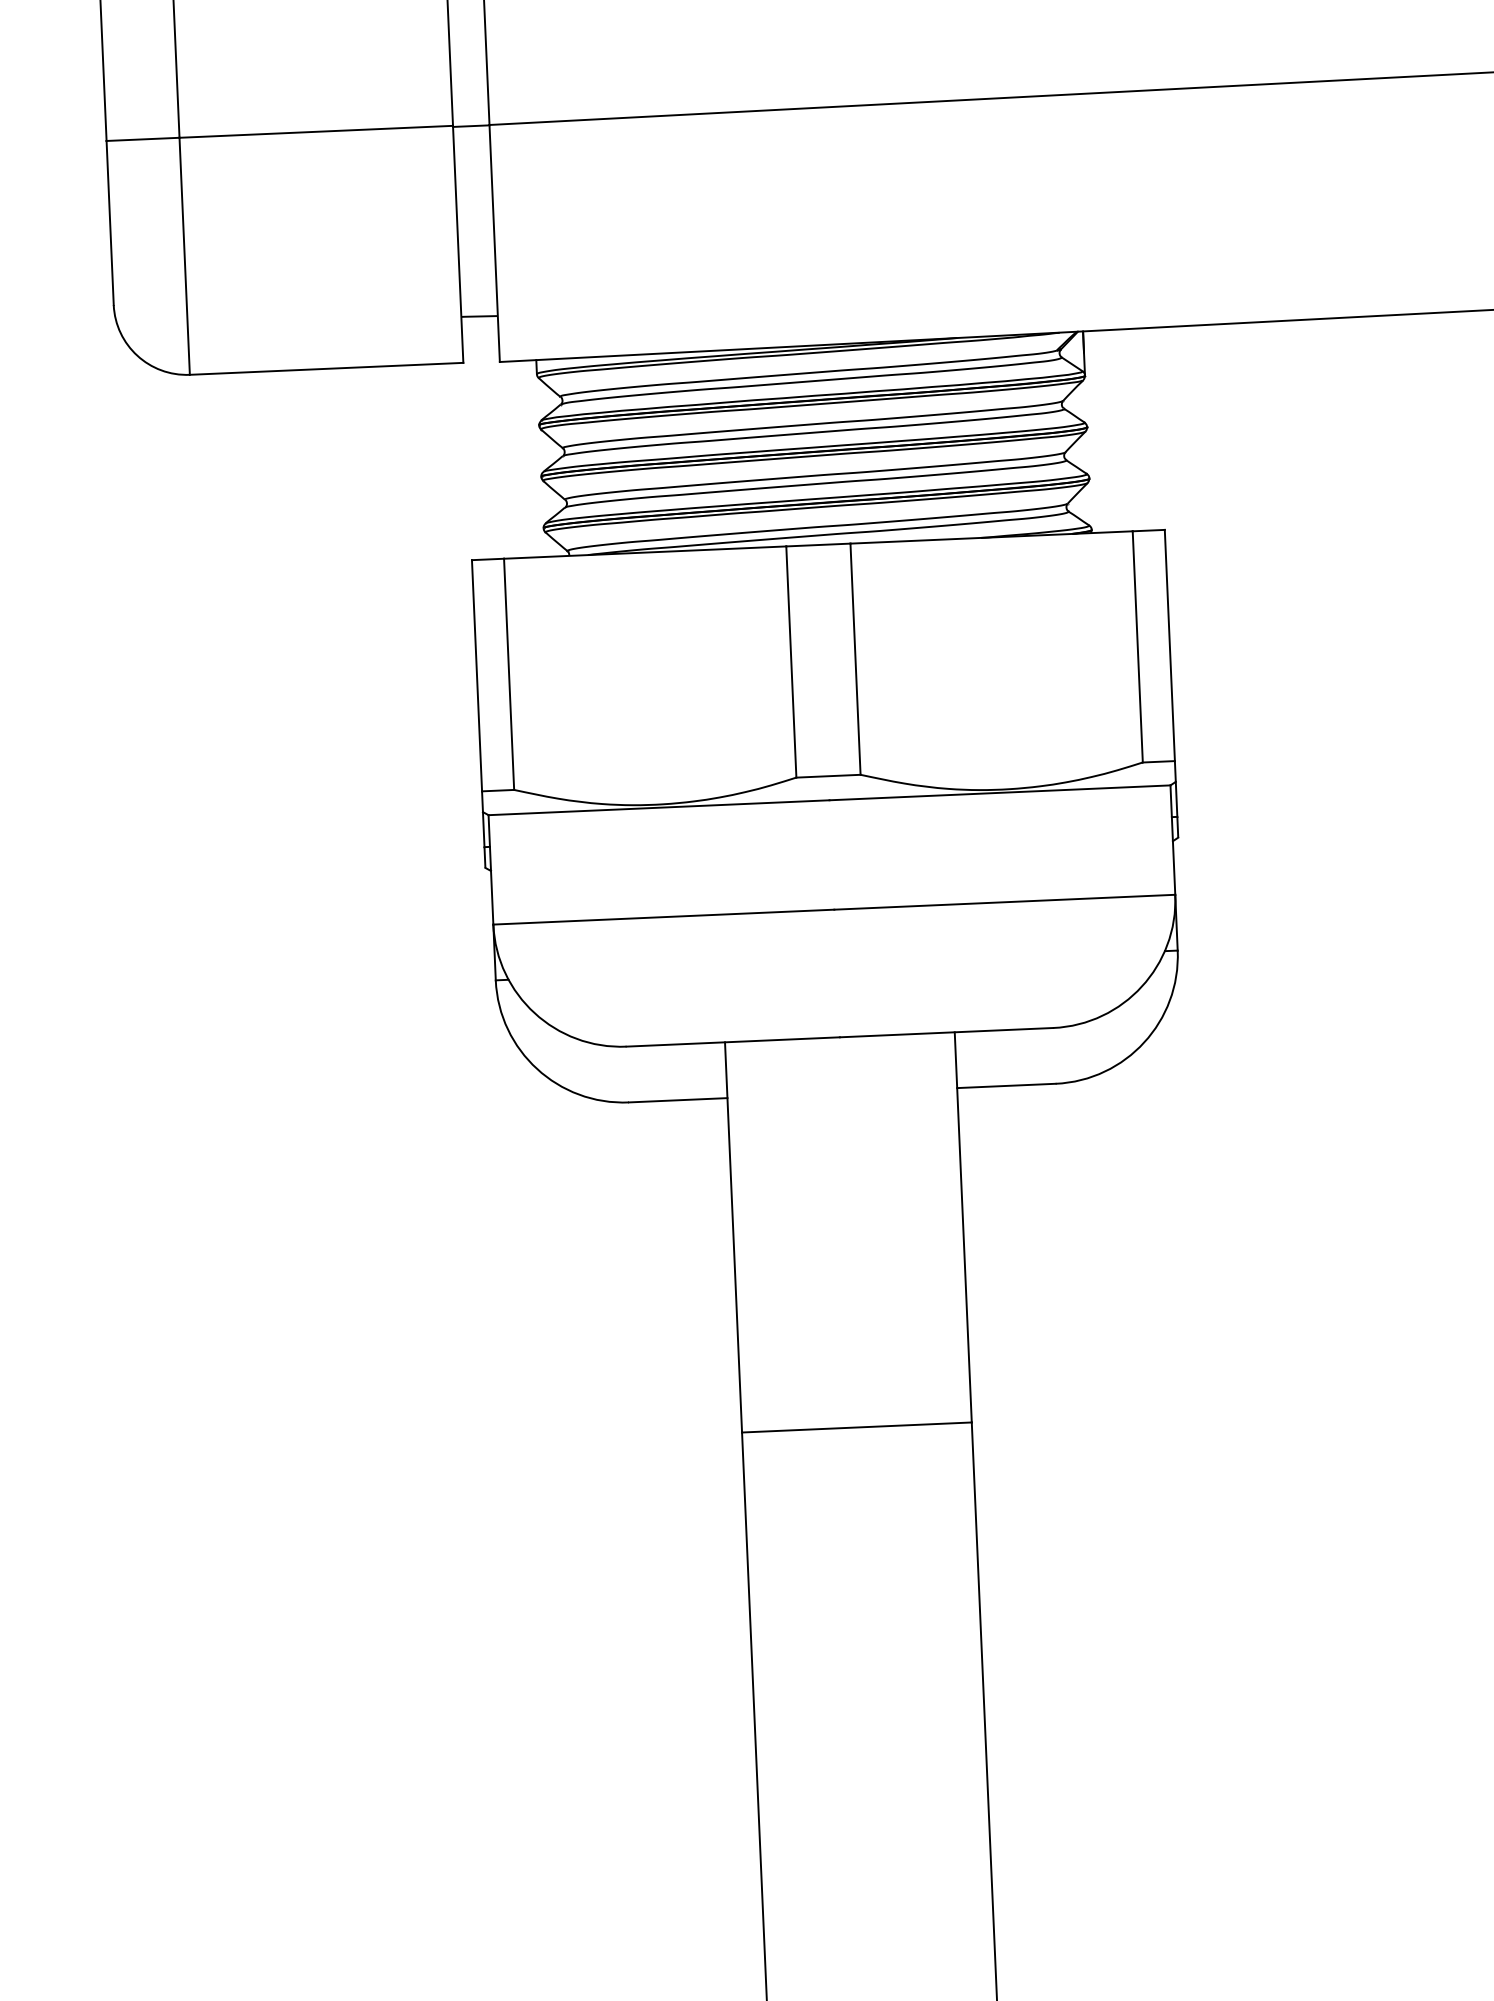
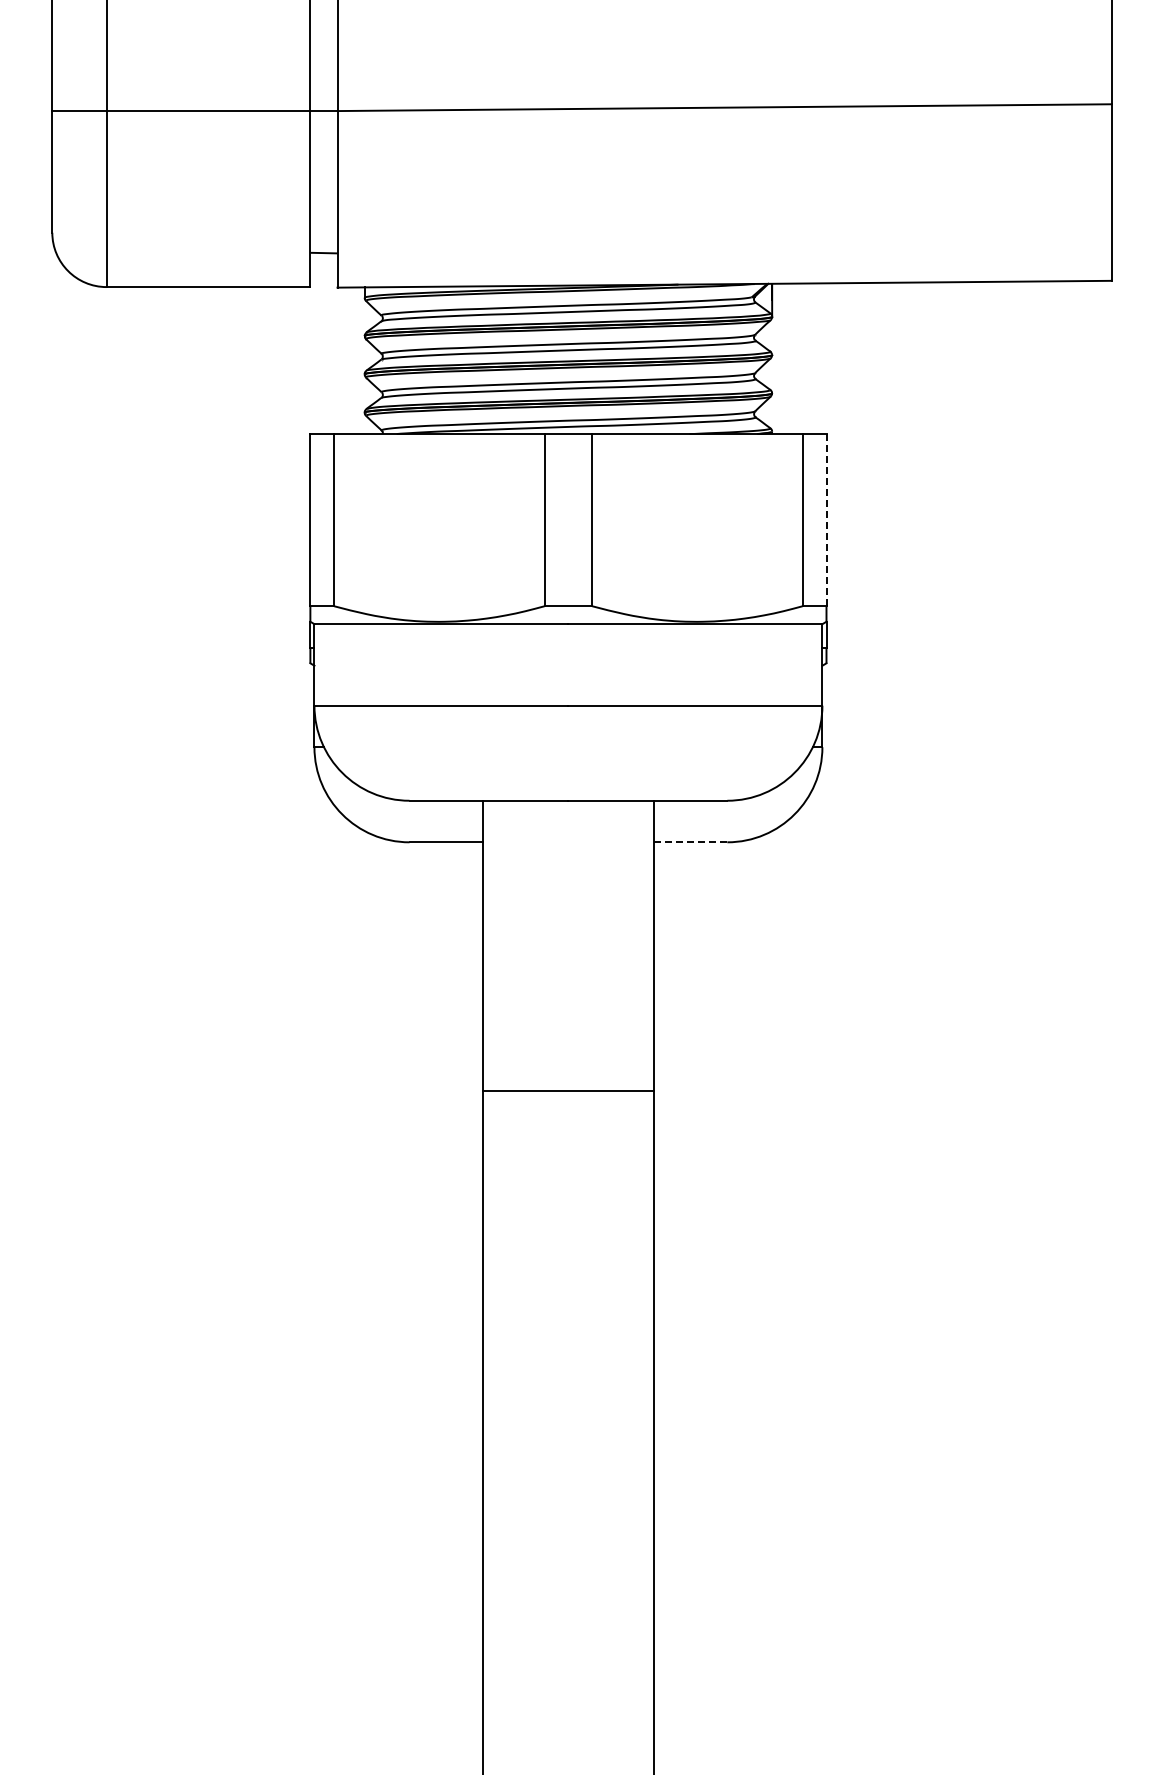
line: (1169, 645) -> (826, 520), solid -> dashed
line: (1006, 1086) -> (690, 842), solid -> dashed

